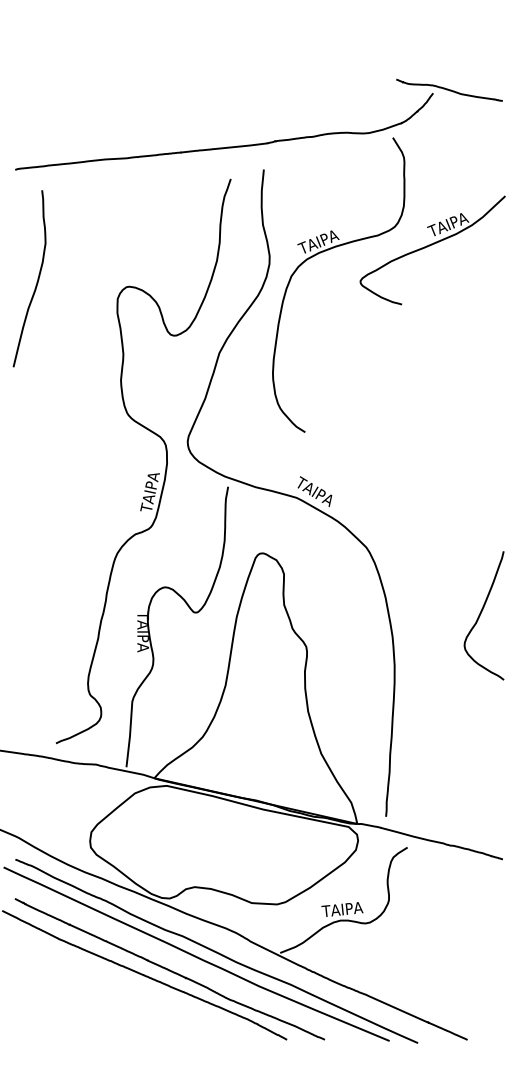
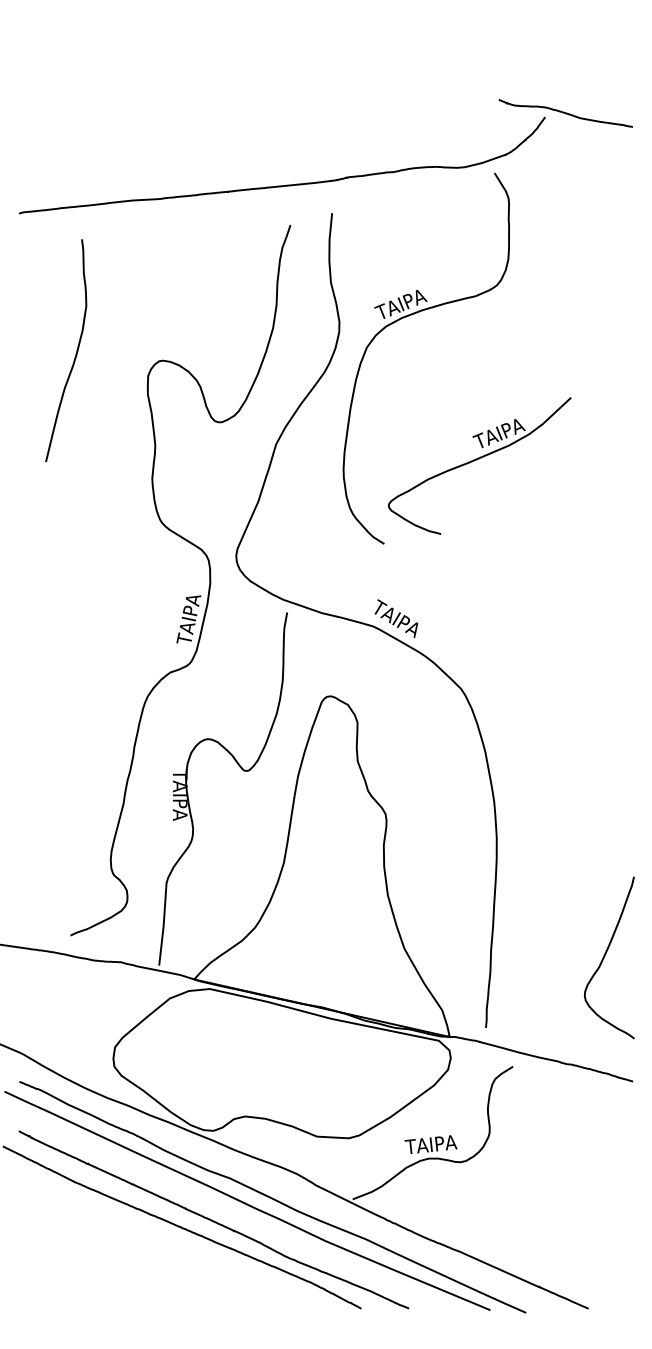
part: (432, 250) -> (479, 465), moved
curve: (36, 280) -> (75, 353), moved
curve: (481, 614) -> (605, 956), moved

